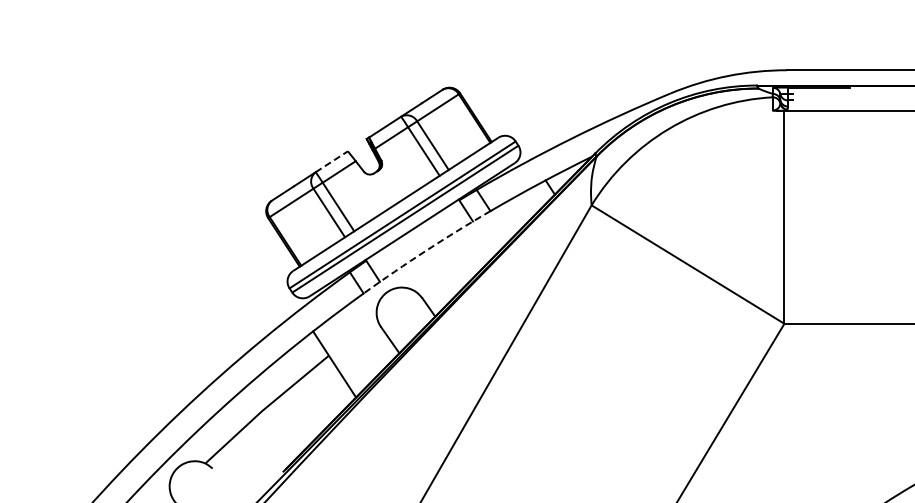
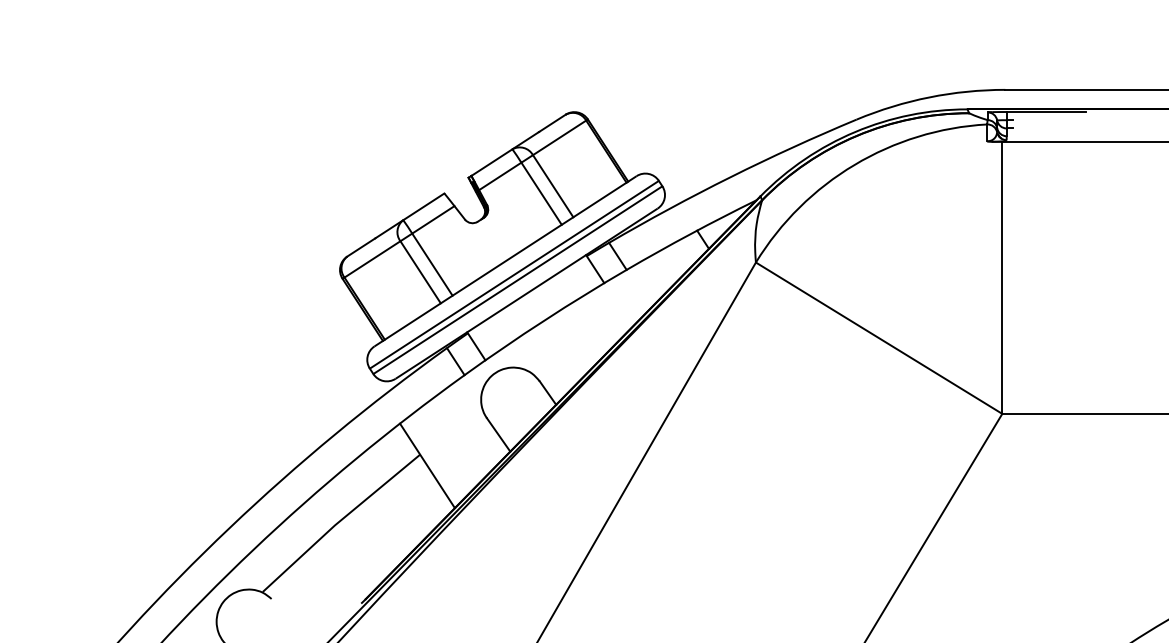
line: (332, 161) -> (424, 206), dashed -> solid
arc: (426, 250) -> (544, 320), dashed -> solid

